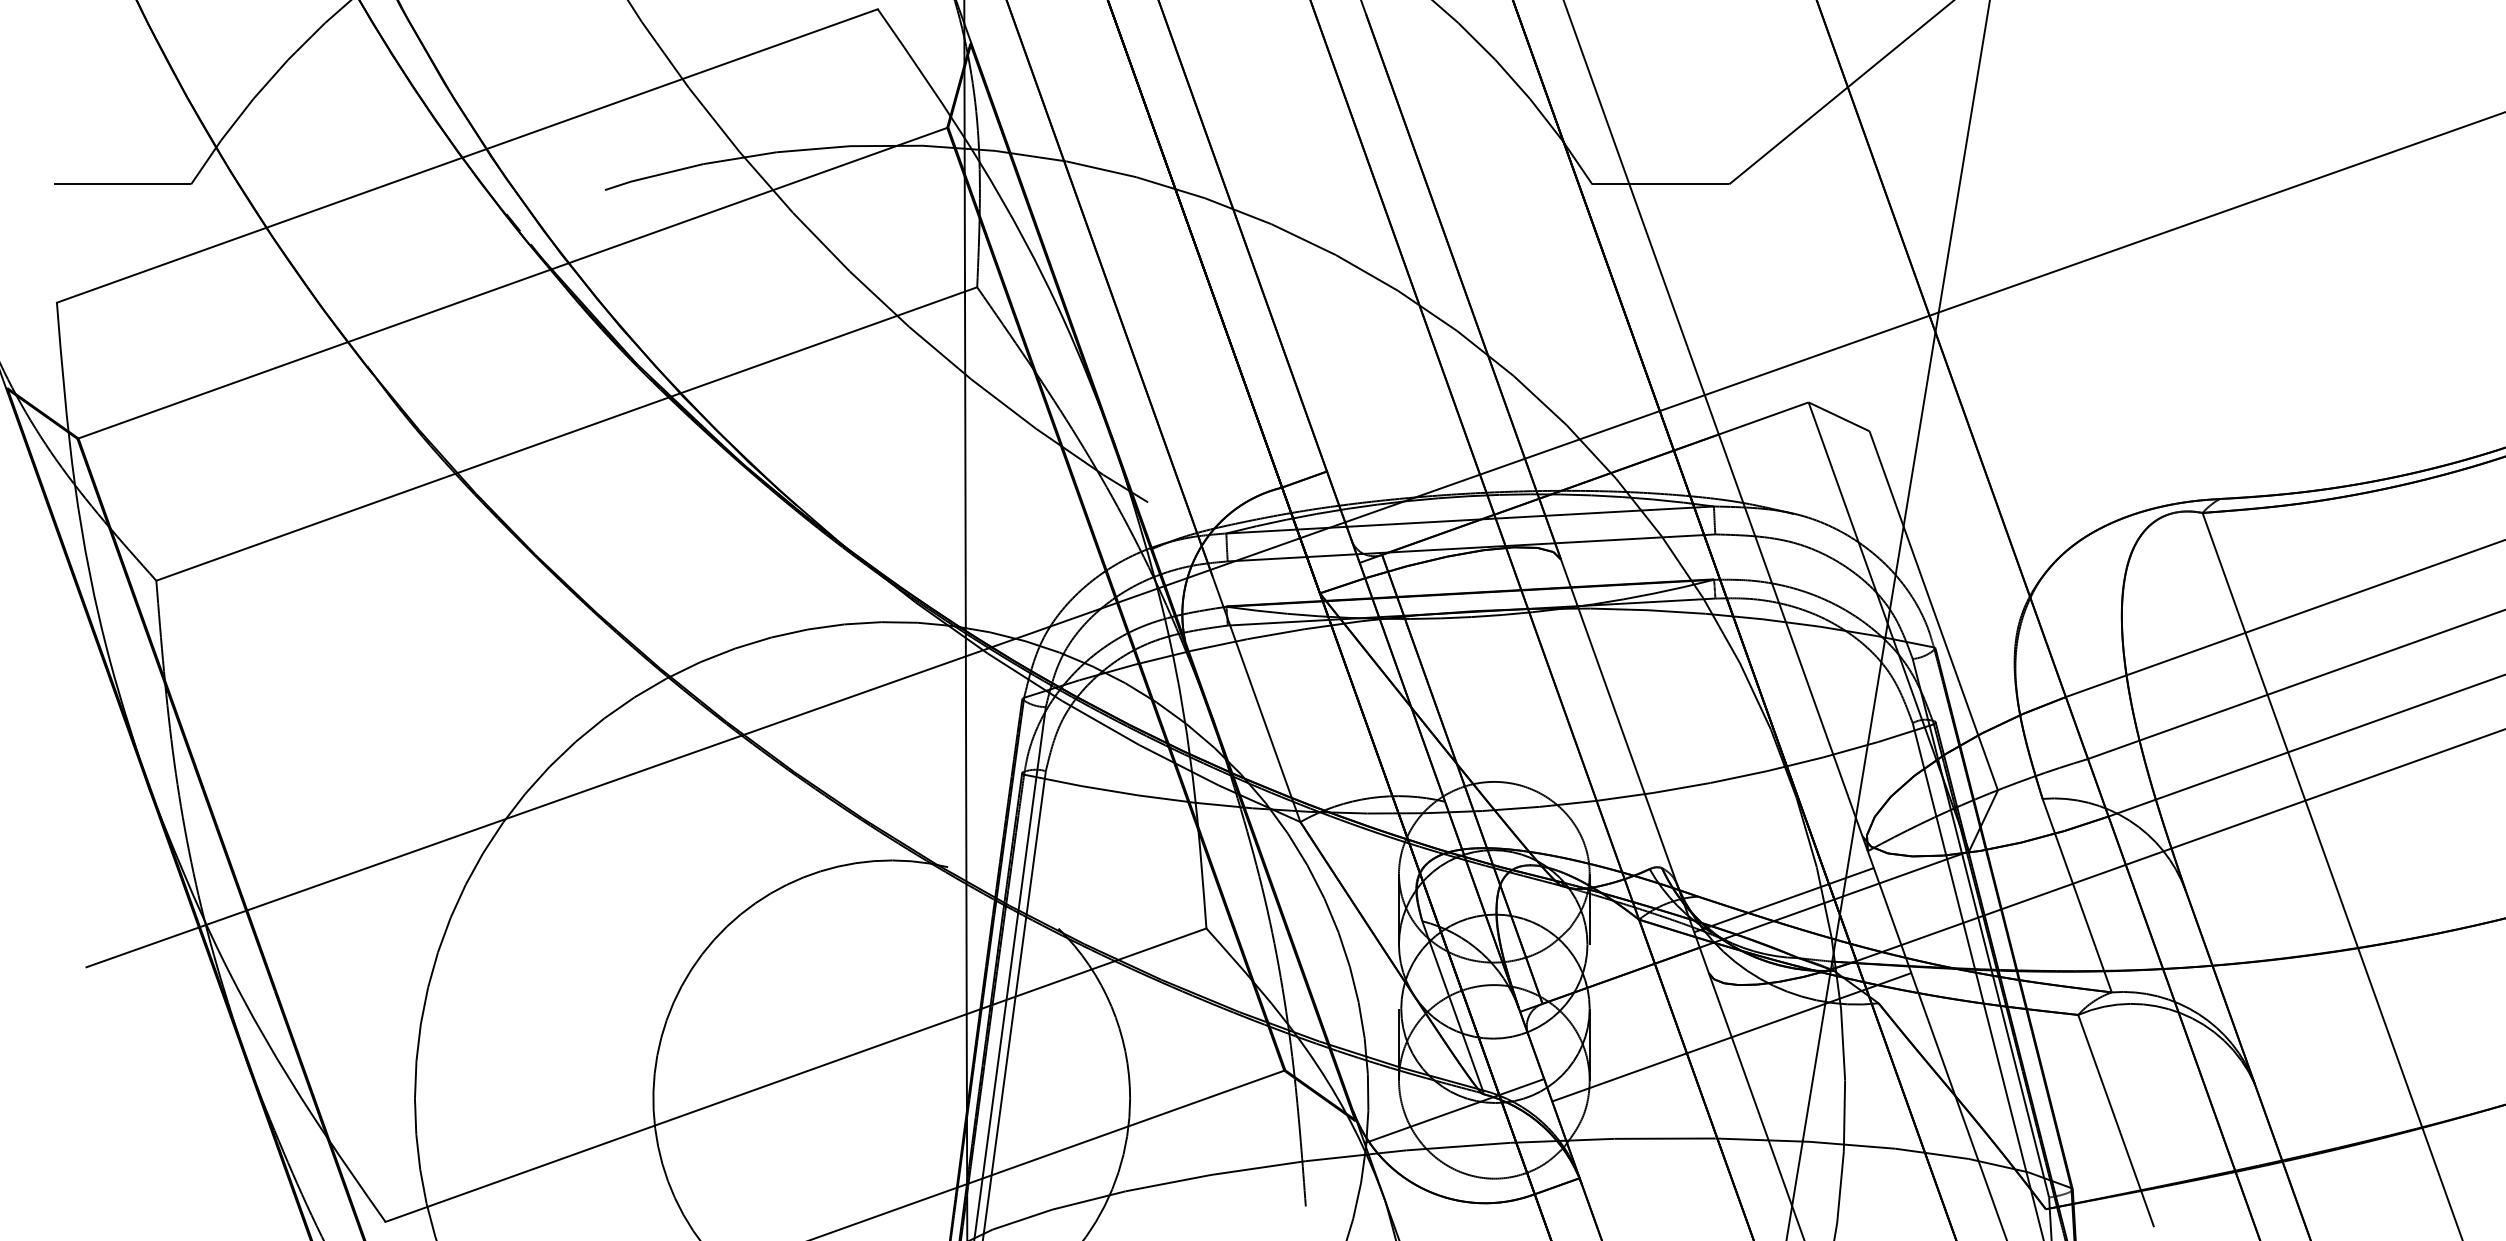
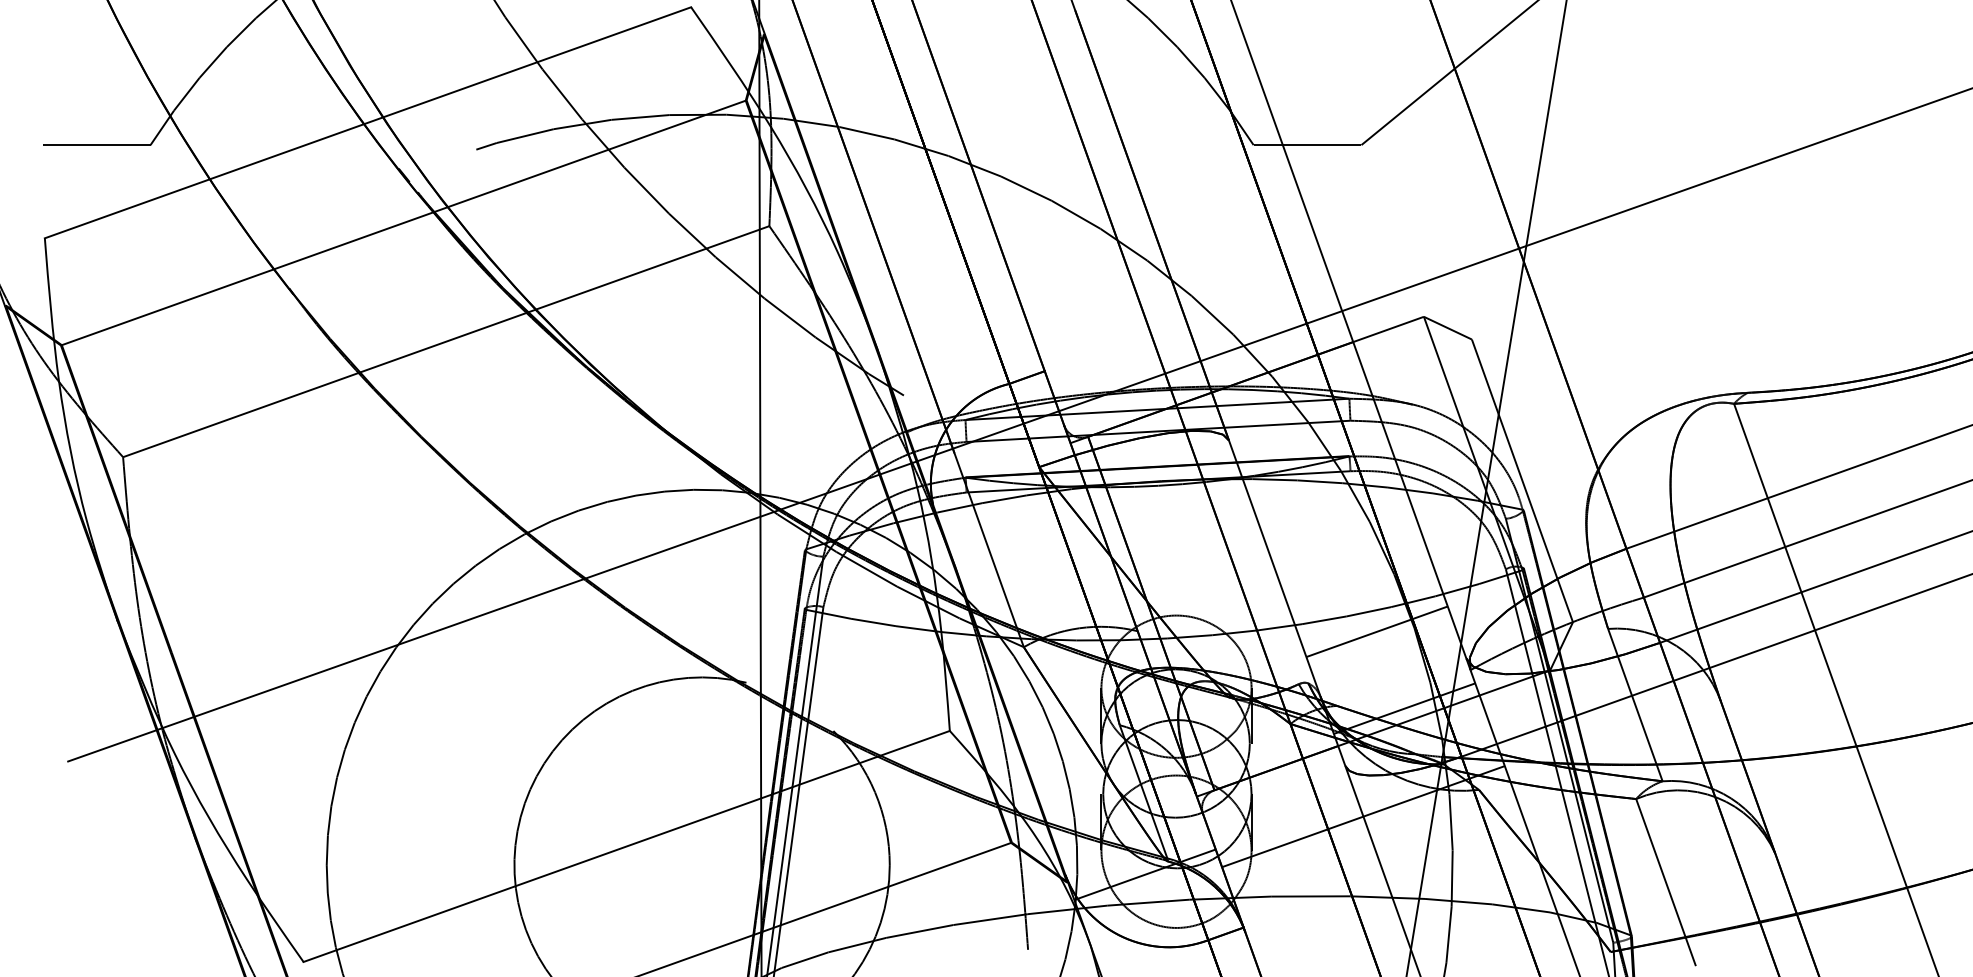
line: (1748, 802) -> (1376, 631), added

